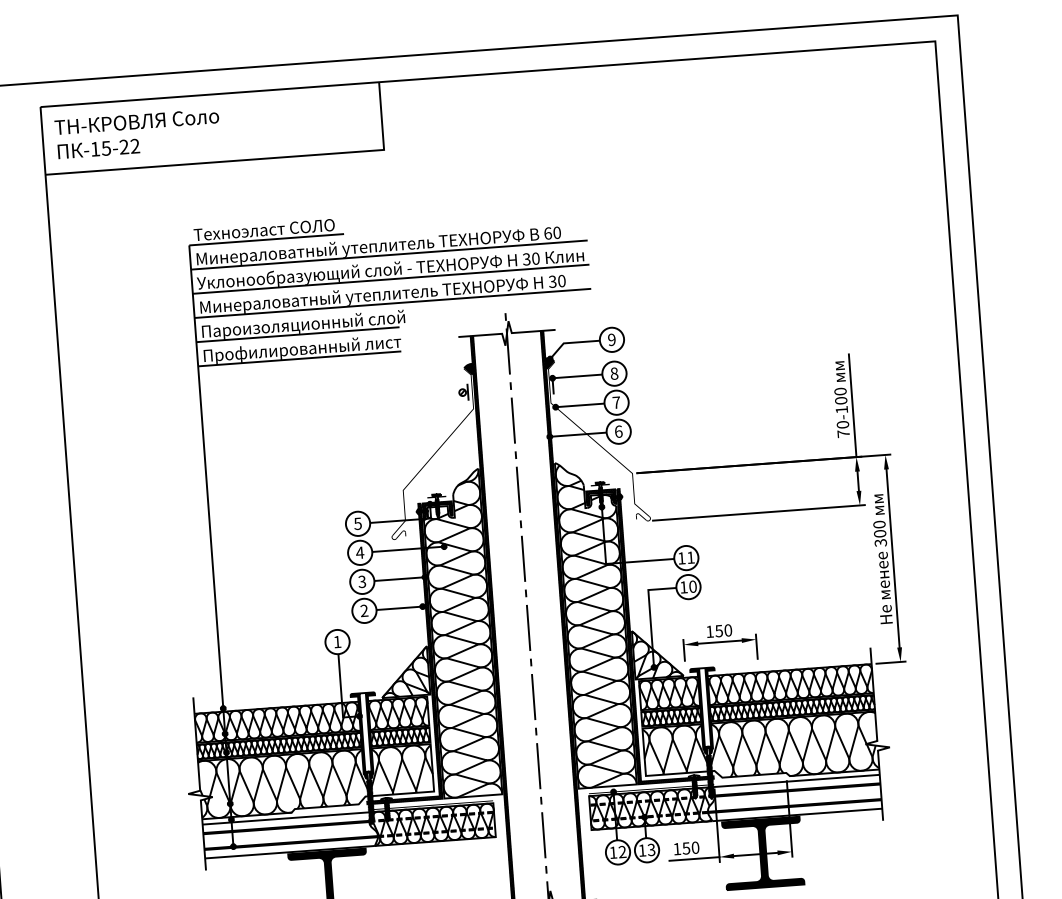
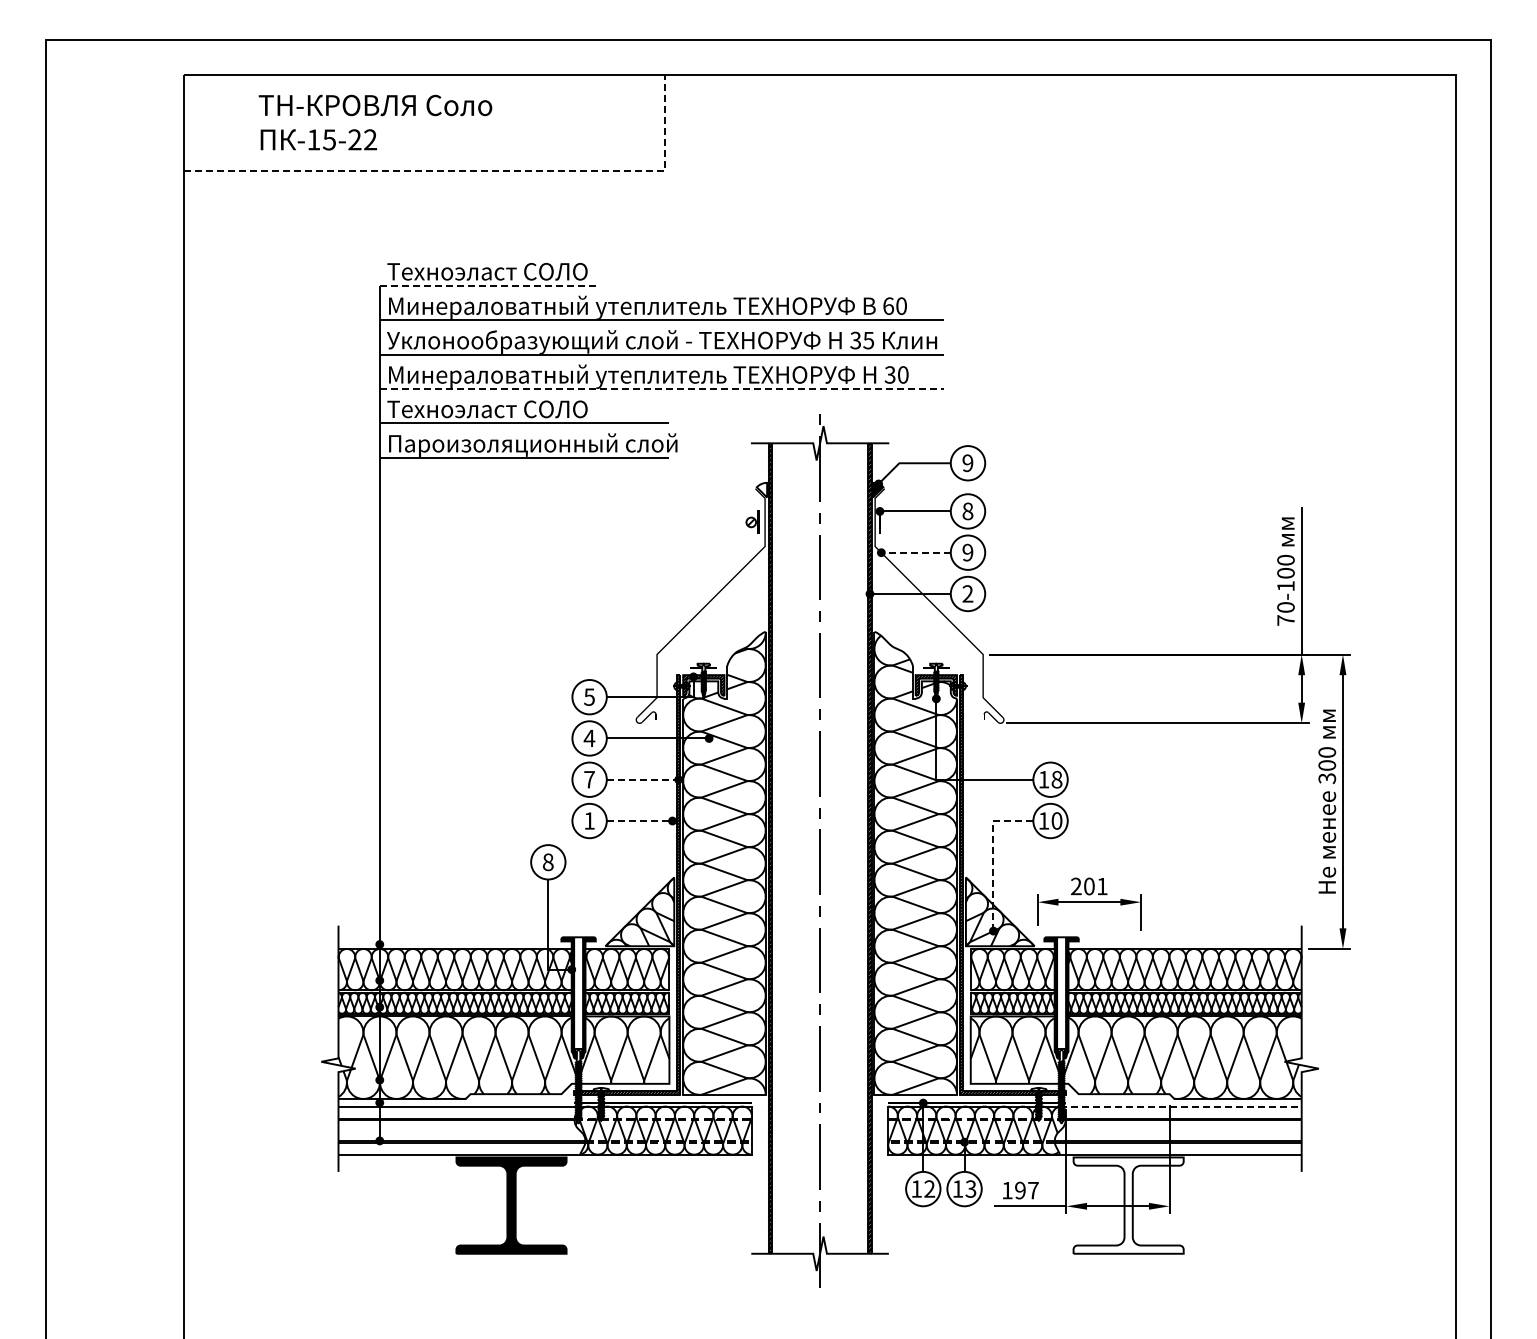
text: (137, 133) -> (375, 122), moved
line: (249, 159) -> (473, 170), solid -> dashed
line: (267, 239) -> (490, 285), solid -> dashed
text: (535, 258) -> (868, 340), 30 -> 35
line: (393, 303) -> (662, 388), solid -> dashed
text: (303, 325) -> (532, 410), Пароизоляционный слой -> Техноэласт СОЛО
text: (311, 348) -> (541, 444), Профилированный лист -> Пароизоляционный слой
hatch: (468, 368) -> (761, 489), removed
text: (616, 402) -> (967, 552), 7 -> 9
line: (580, 405) -> (916, 552), solid -> dashed
text: (618, 431) -> (967, 593), 6 -> 2
text: (690, 557) -> (1056, 779), 11 -> 18
line: (399, 578) -> (642, 779), solid -> dashed
text: (362, 581) -> (589, 779), 3 -> 7
line: (399, 608) -> (639, 821), solid -> dashed
text: (364, 610) -> (589, 820), 2 -> 1
line: (650, 614) -> (993, 855), solid -> dashed
text: (719, 631) -> (1089, 886), 150 -> 201
text: (337, 642) -> (548, 862), 1 -> 8
line: (794, 781) -> (1180, 1106), solid -> dashed
text: (690, 848) -> (1026, 1190), 150 -> 197
fill: (763, 853) -> (1128, 1205), removed

